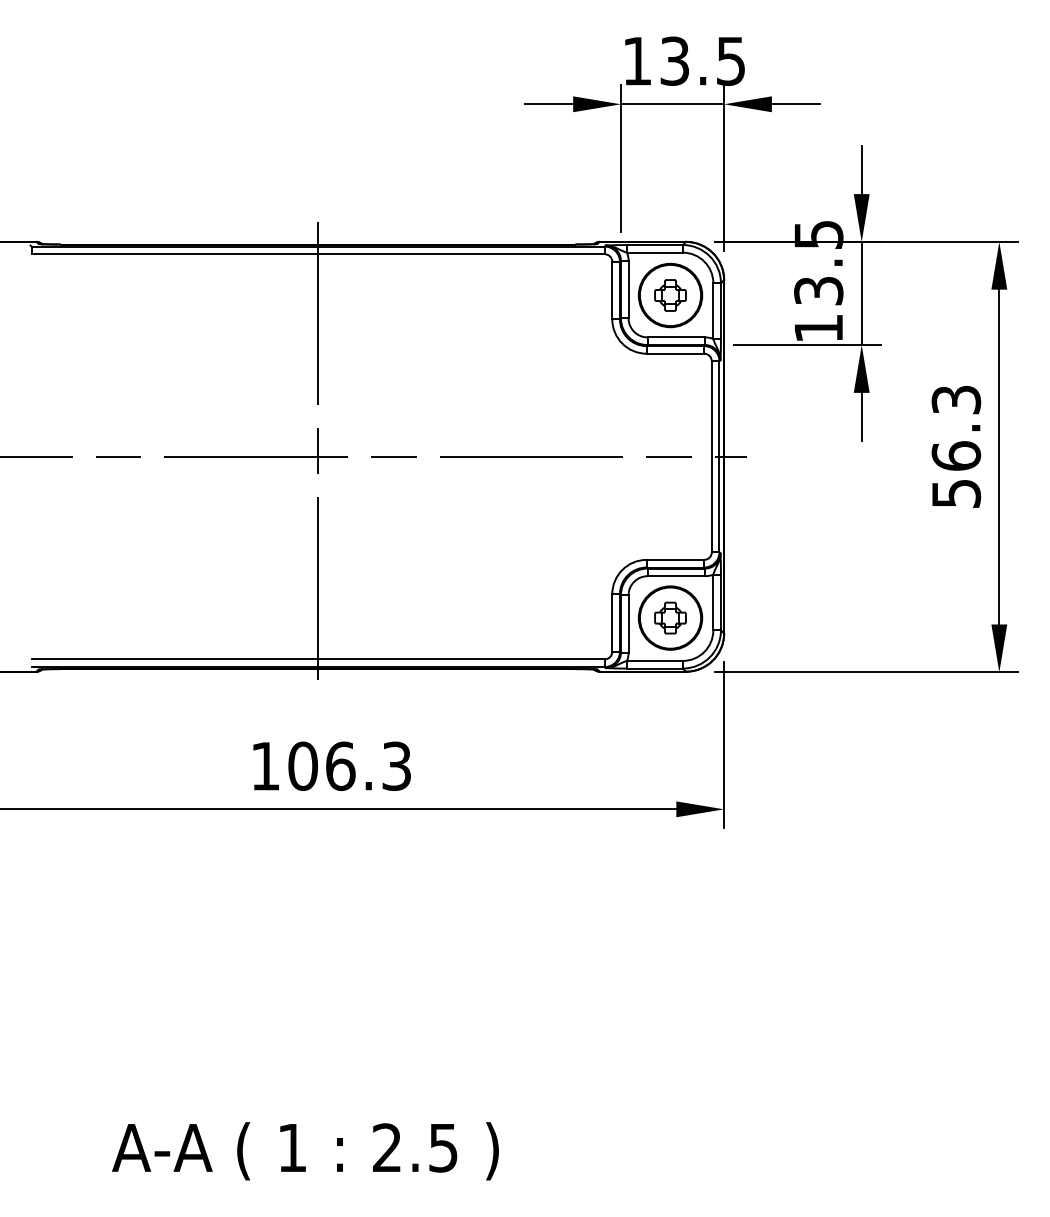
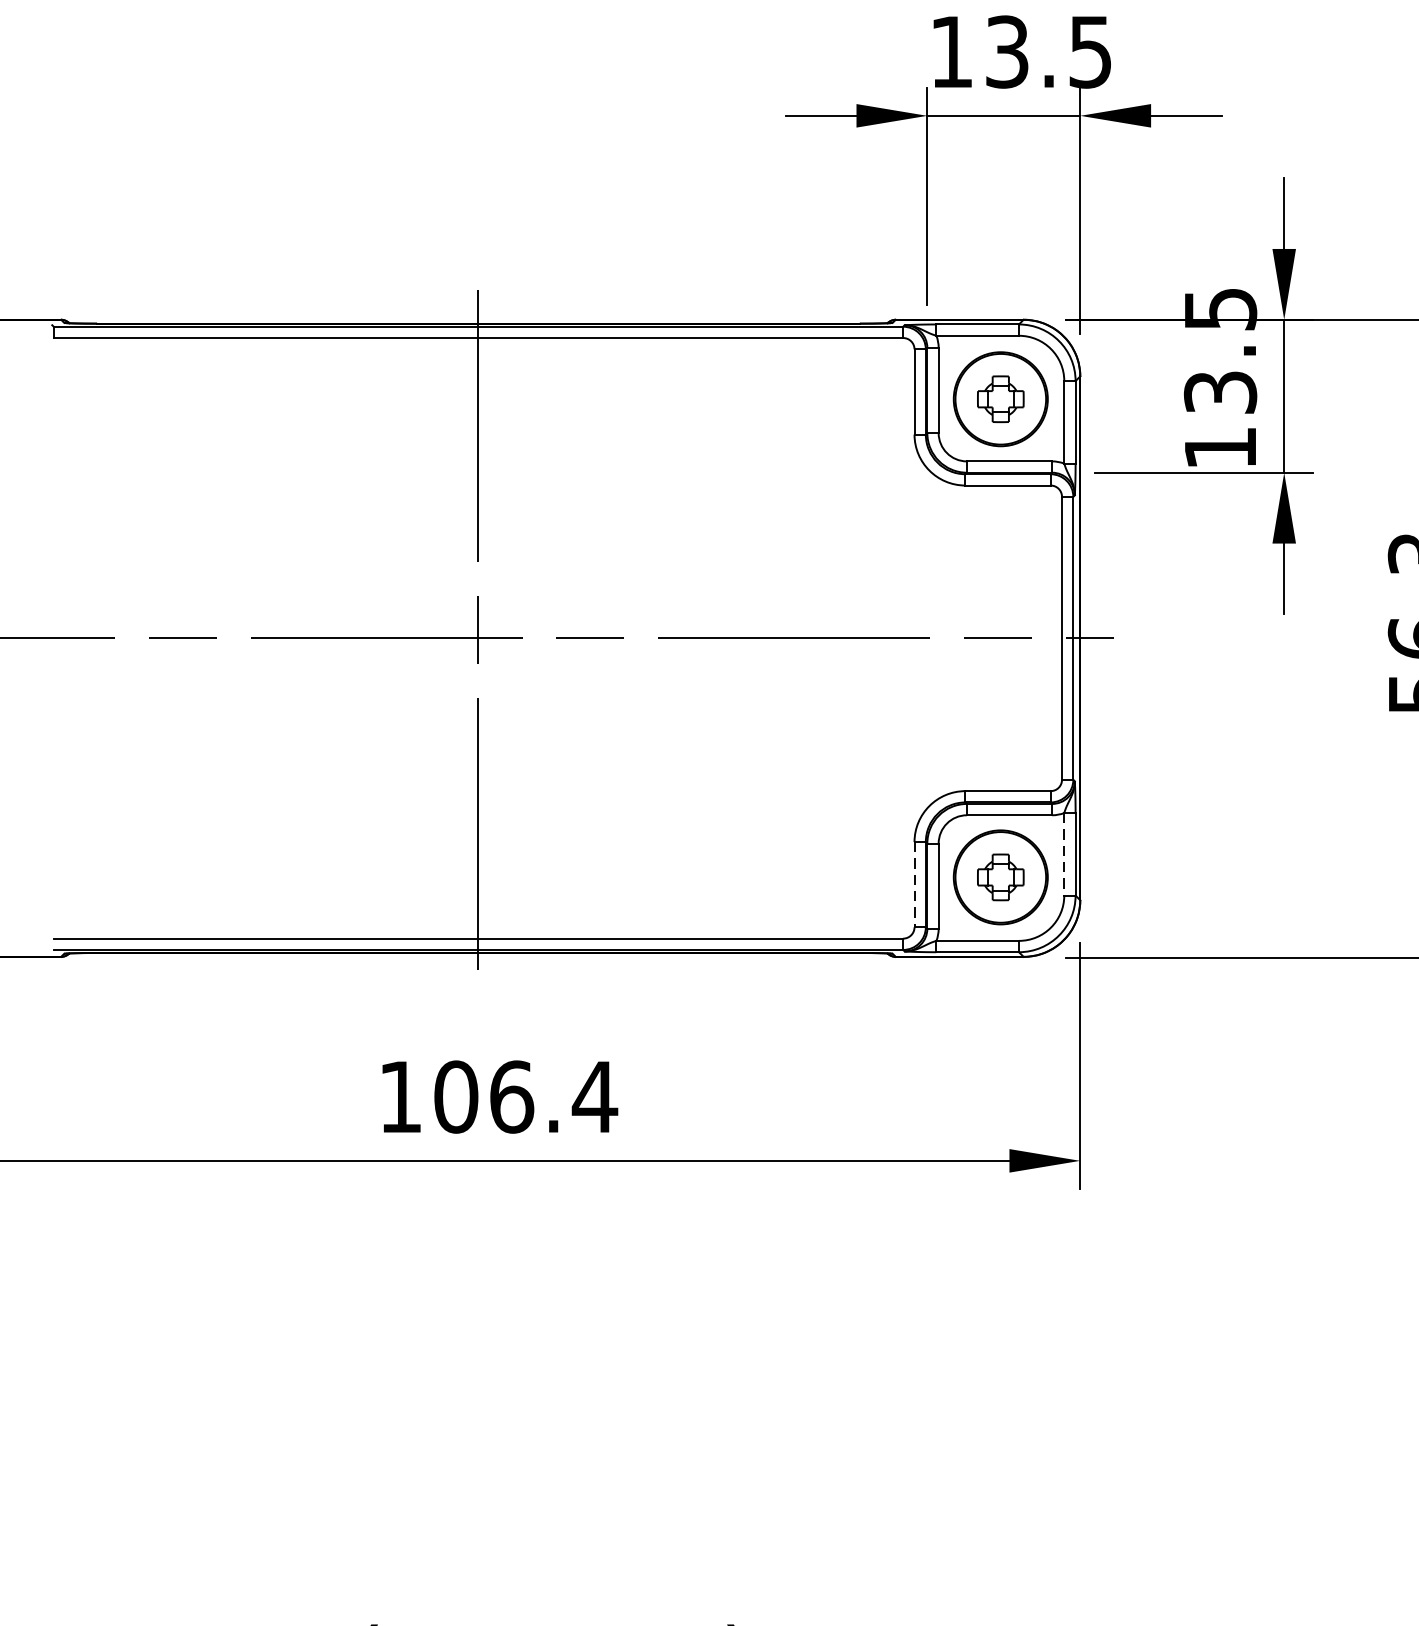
line: (713, 602) -> (1064, 854), solid -> dashed
line: (612, 623) -> (914, 885), solid -> dashed
text: (396, 766) -> (594, 1097), 106.3 -> 106.4

